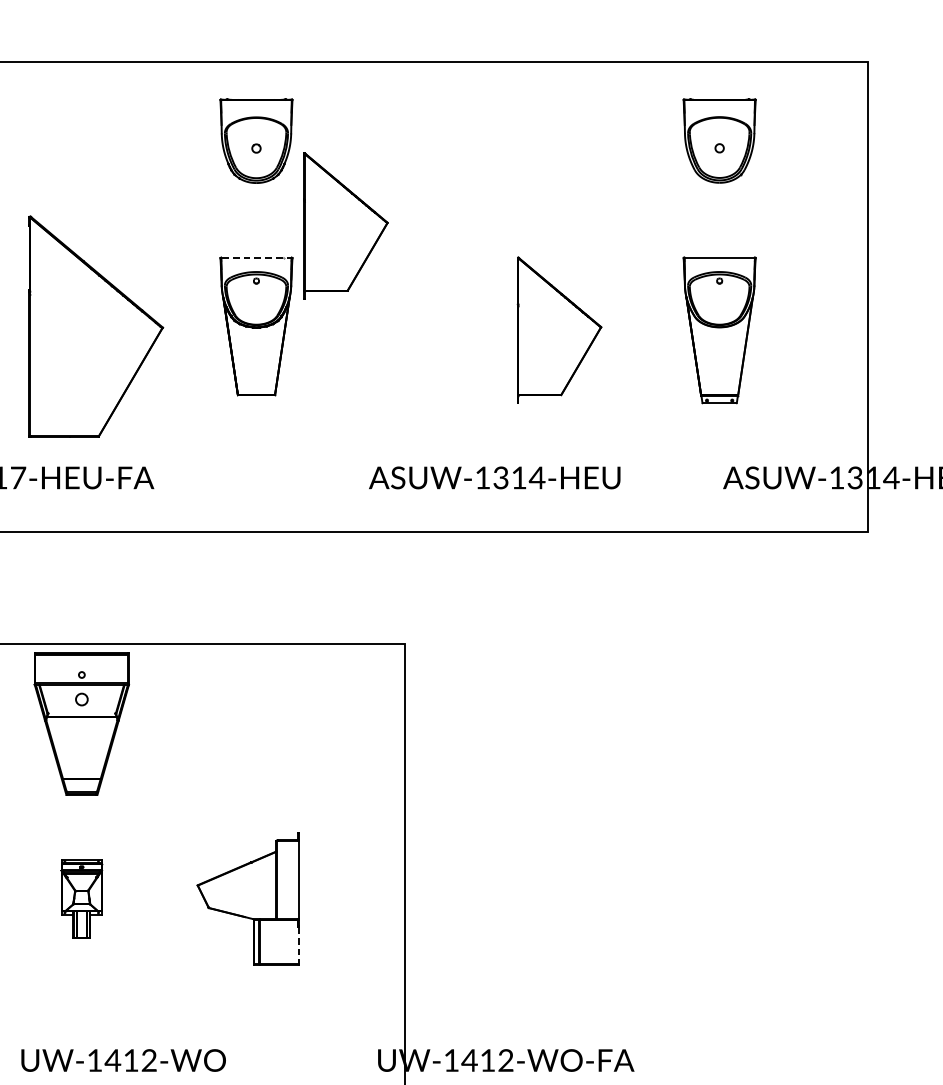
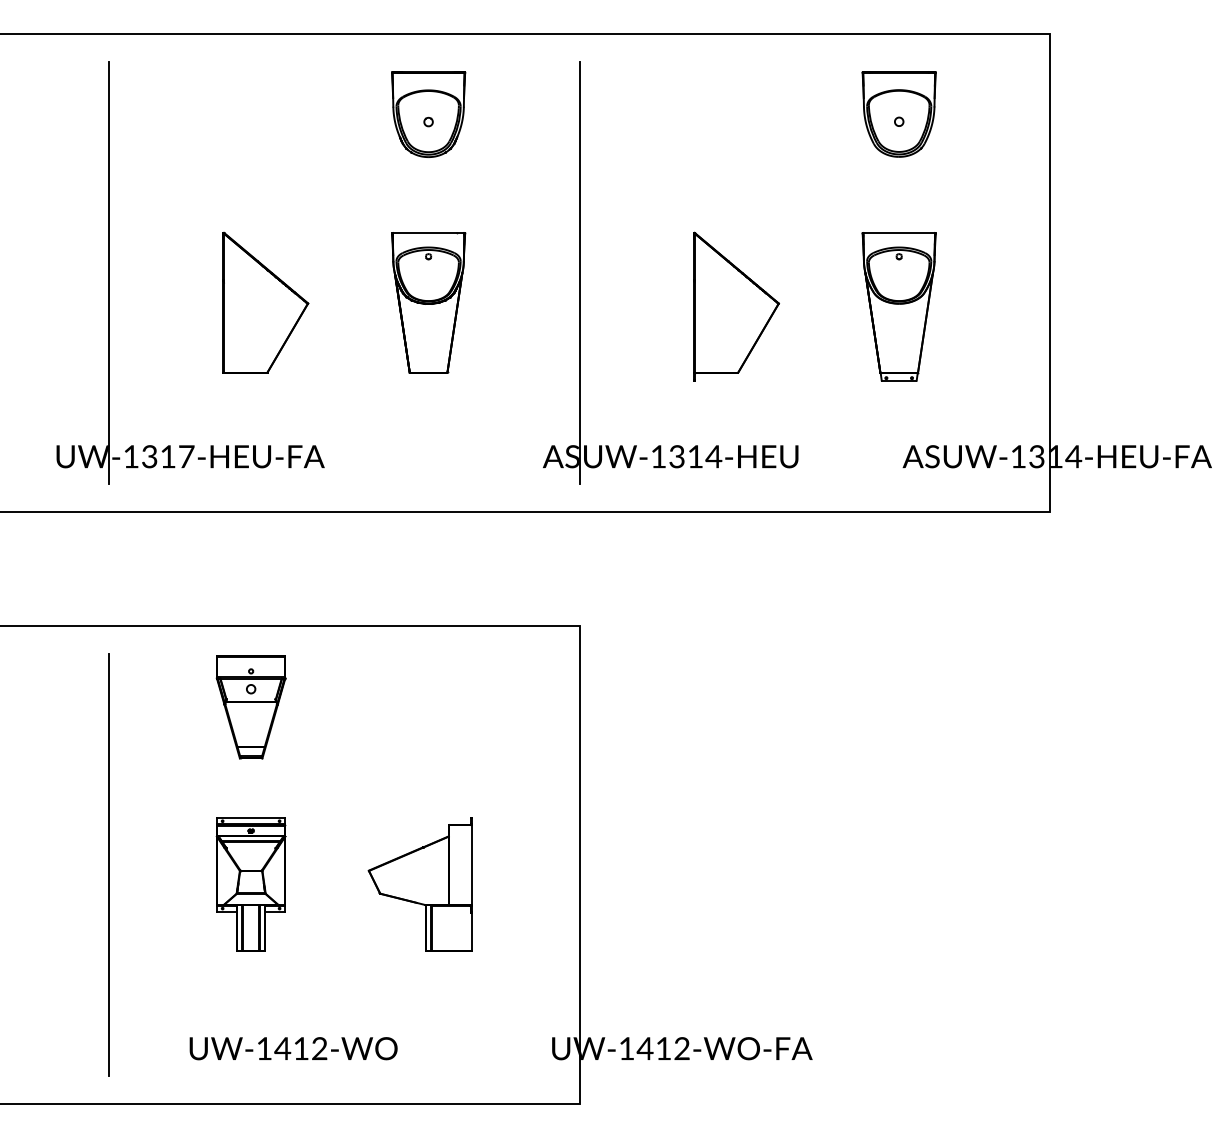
part: (345, 225) -> (519, 200), removed
line: (257, 257) -> (429, 232), dashed -> solid
line: (404, 296) -> (579, 272), added
part: (95, 326) -> (265, 302), size x0.62
part: (81, 724) -> (250, 707), size x0.71
part: (81, 898) -> (250, 884), size x1.67
line: (298, 946) -> (471, 932), dashed -> solid

